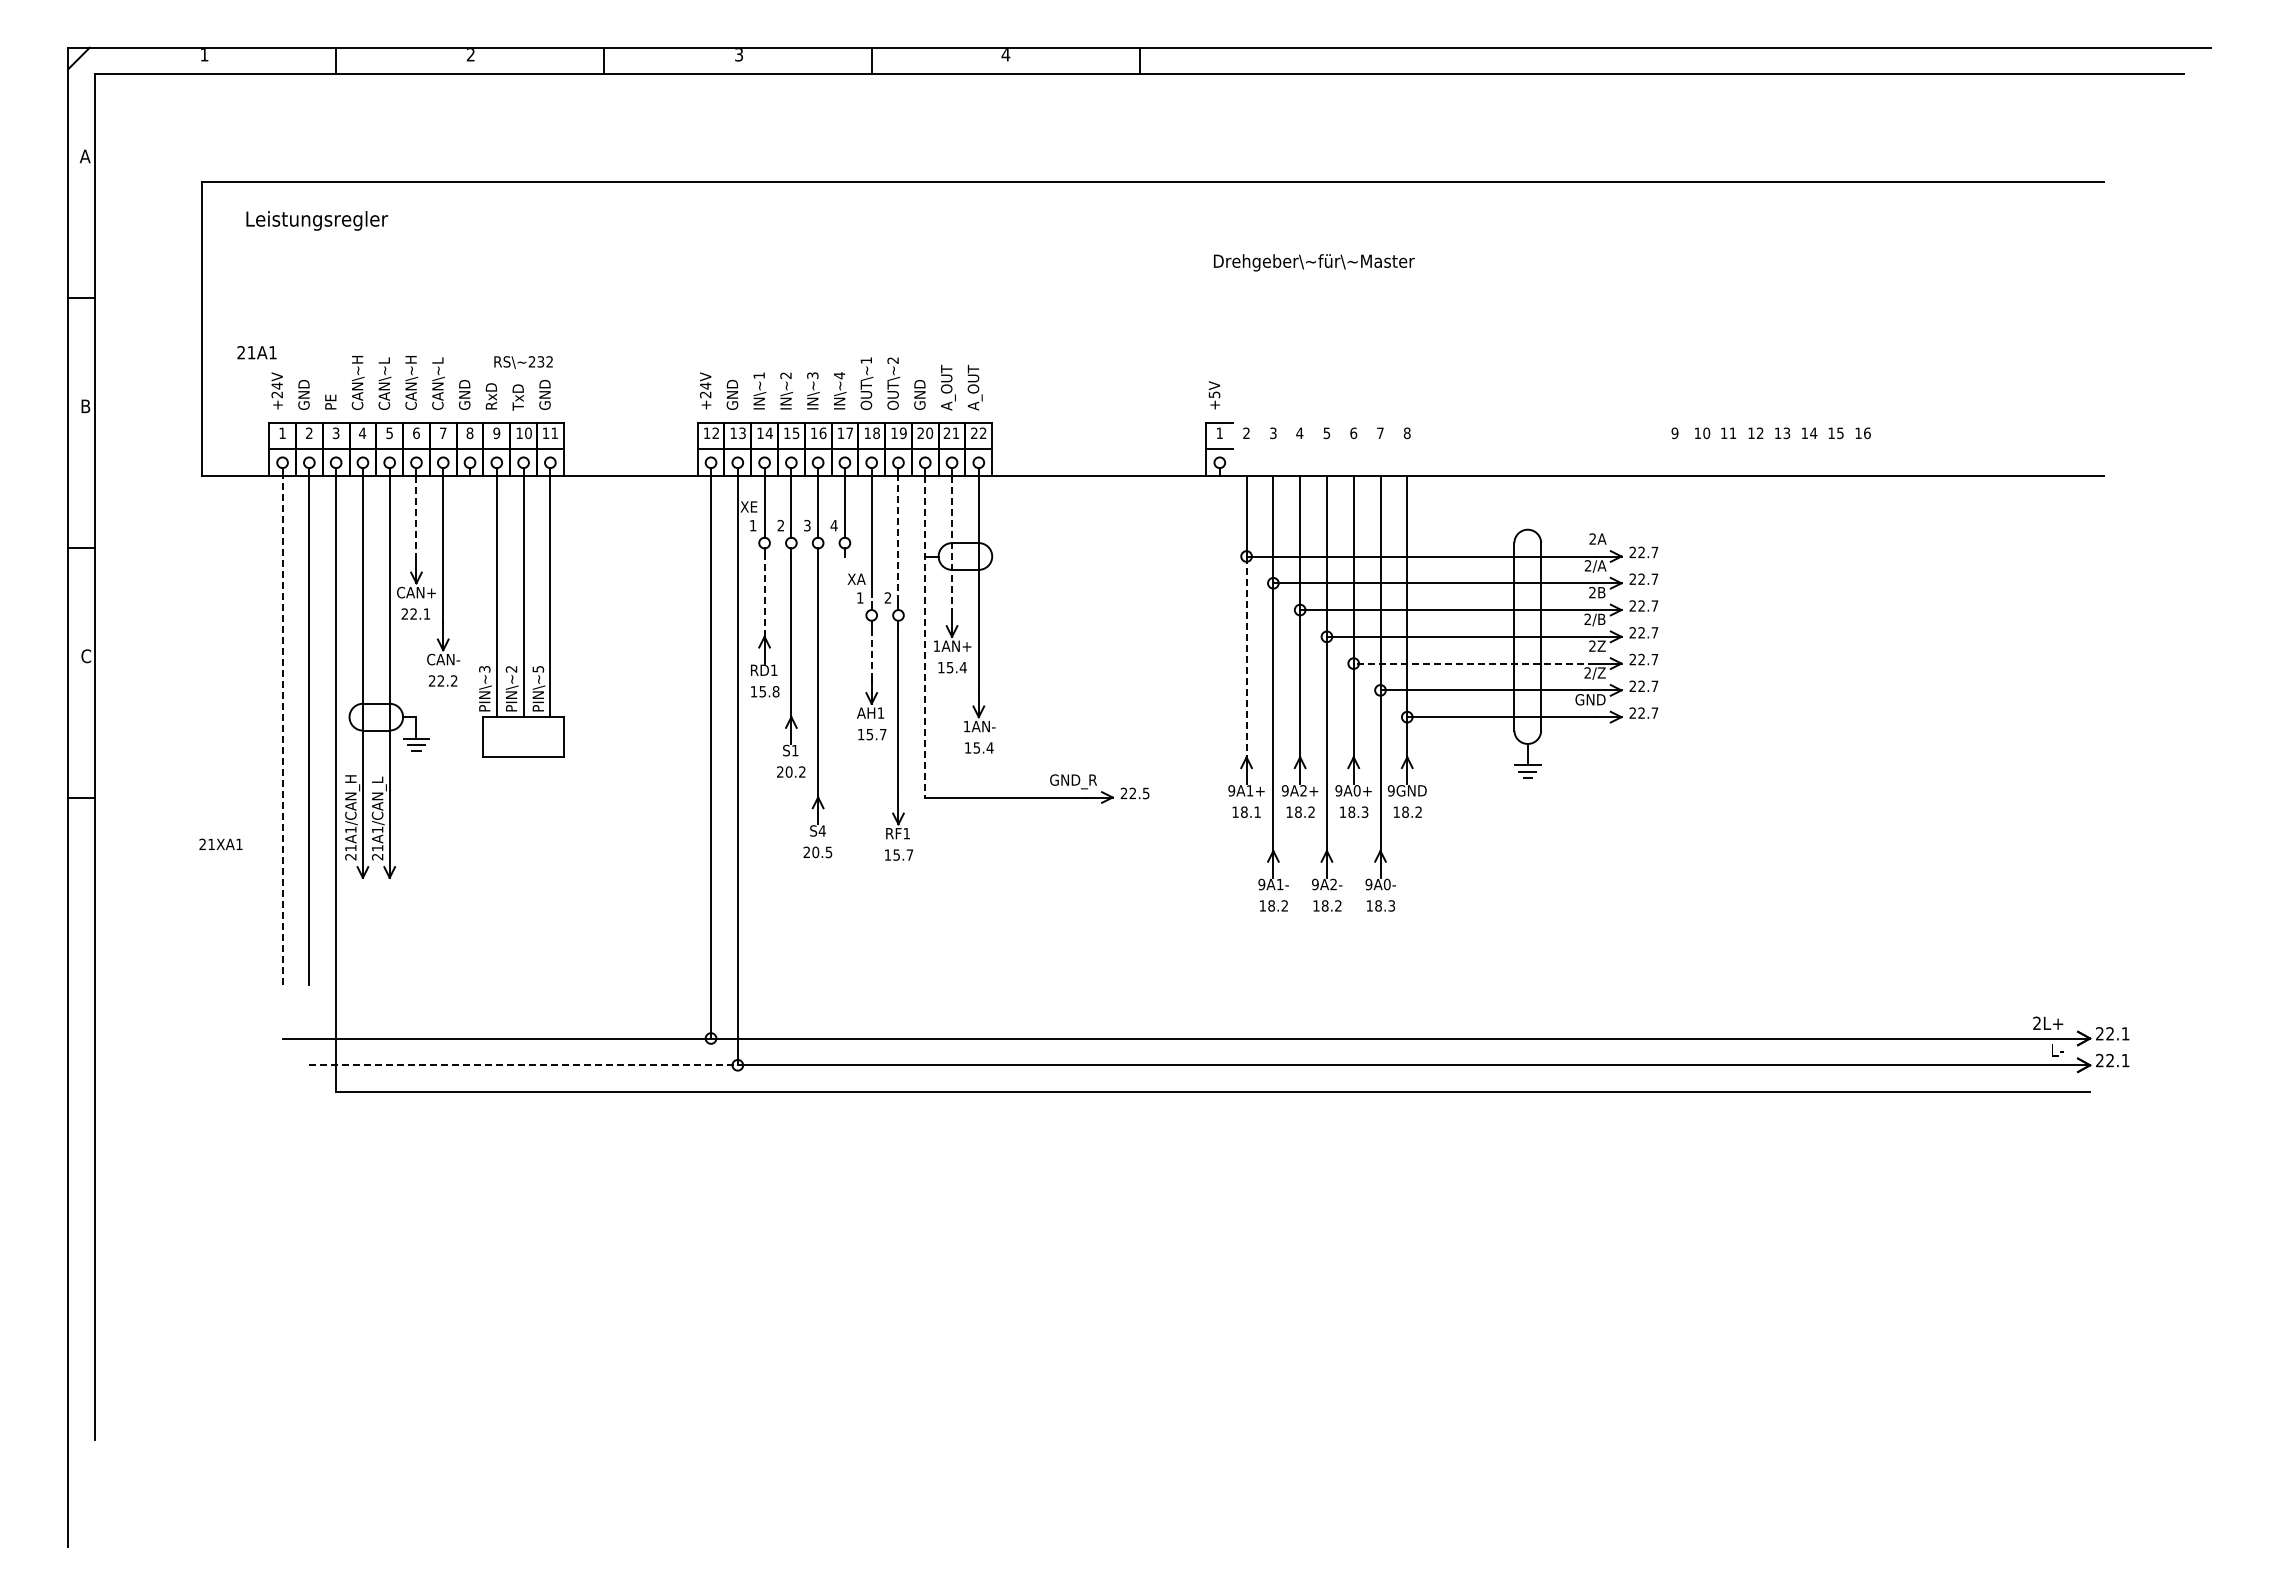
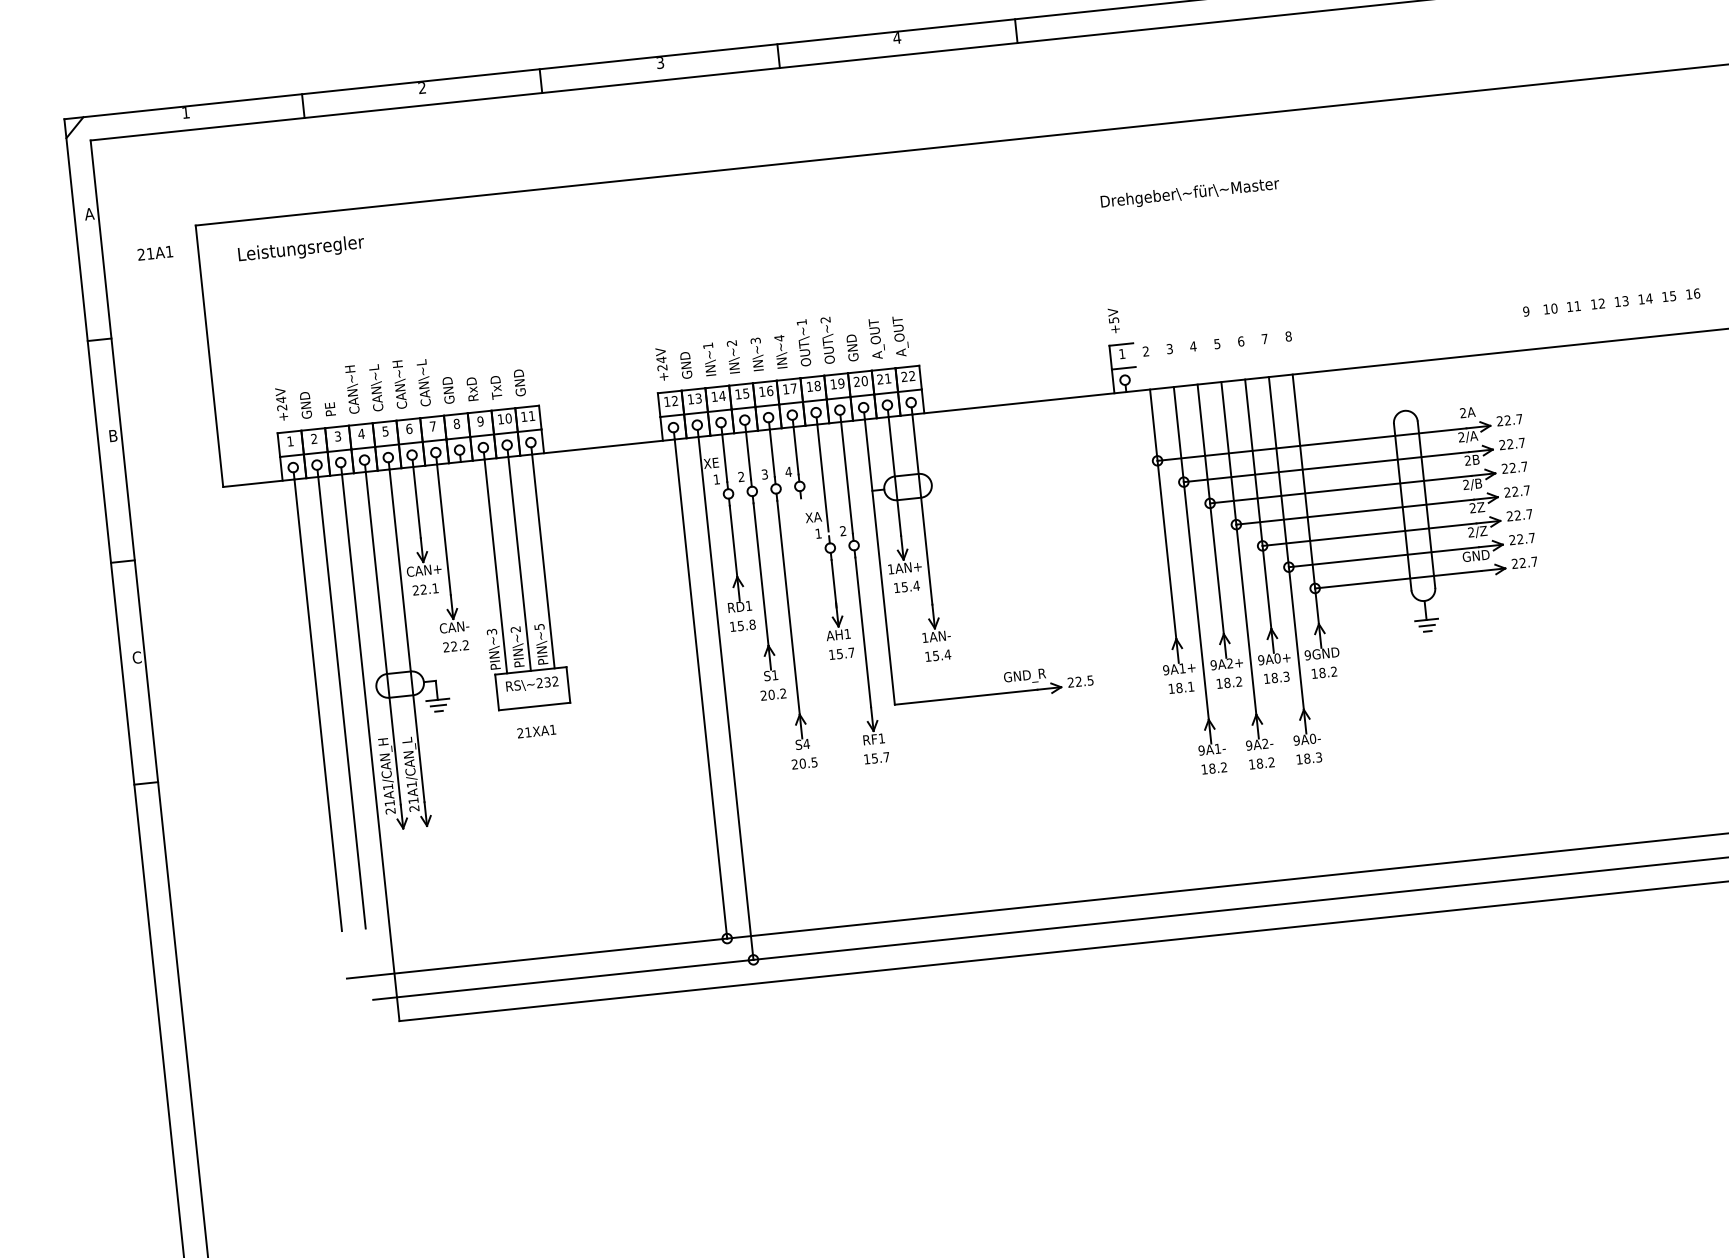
text: (256, 352) -> (154, 253), moved
text: (523, 362) -> (532, 684), moved
line: (416, 516) -> (417, 502), dashed -> solid
line: (898, 539) -> (847, 478), dashed -> solid
line: (952, 543) -> (895, 476), dashed -> solid
line: (764, 596) -> (733, 541), dashed -> solid
line: (925, 636) -> (880, 561), dashed -> solid
line: (871, 653) -> (833, 581), dashed -> solid
line: (1246, 657) -> (1166, 550), dashed -> solid
line: (1474, 663) -> (1369, 534), dashed -> solid
line: (282, 730) -> (318, 705), dashed -> solid
text: (220, 843) -> (536, 730), moved
line: (524, 1065) -> (564, 979), dashed -> solid

